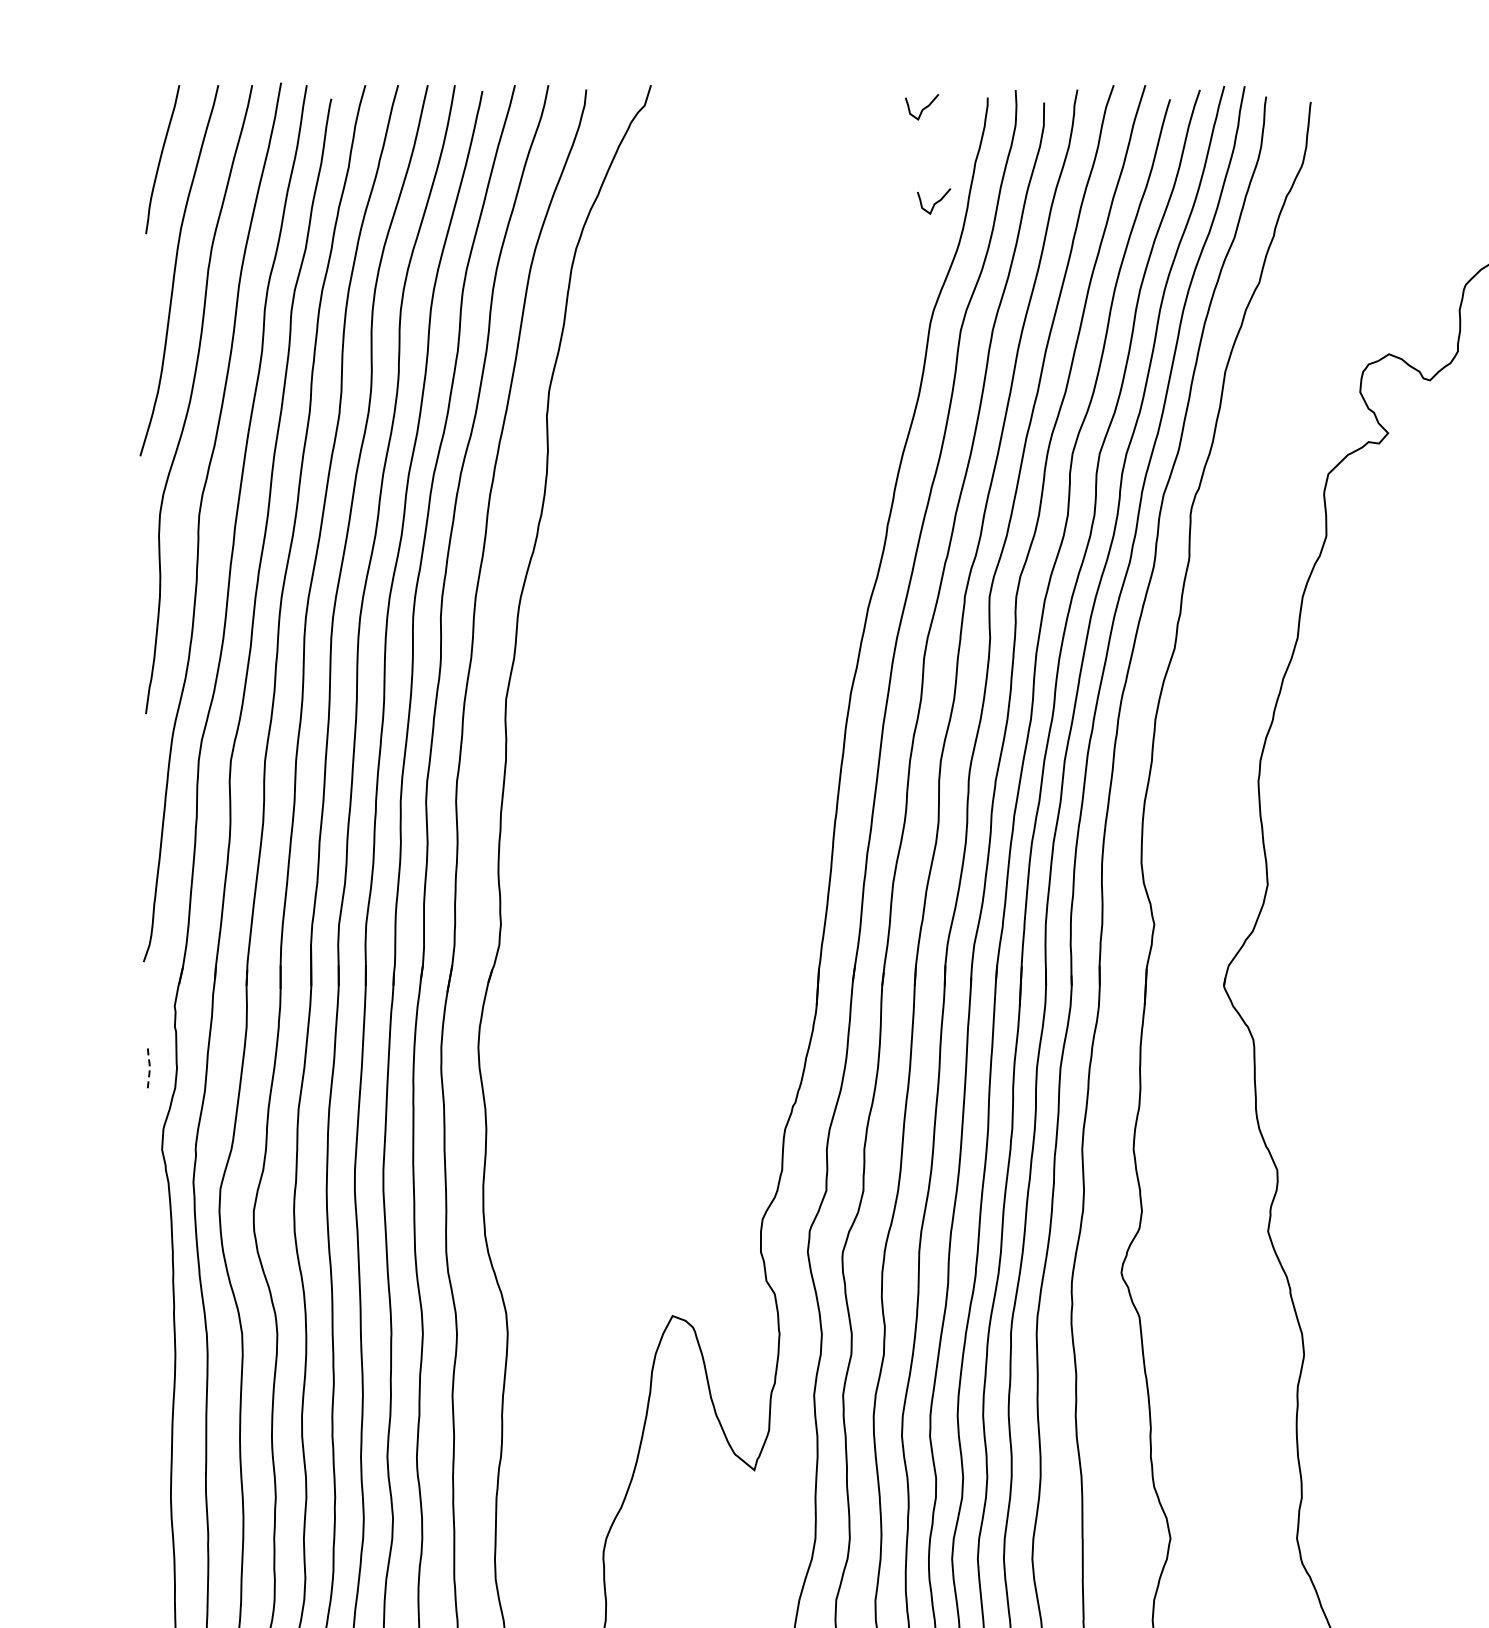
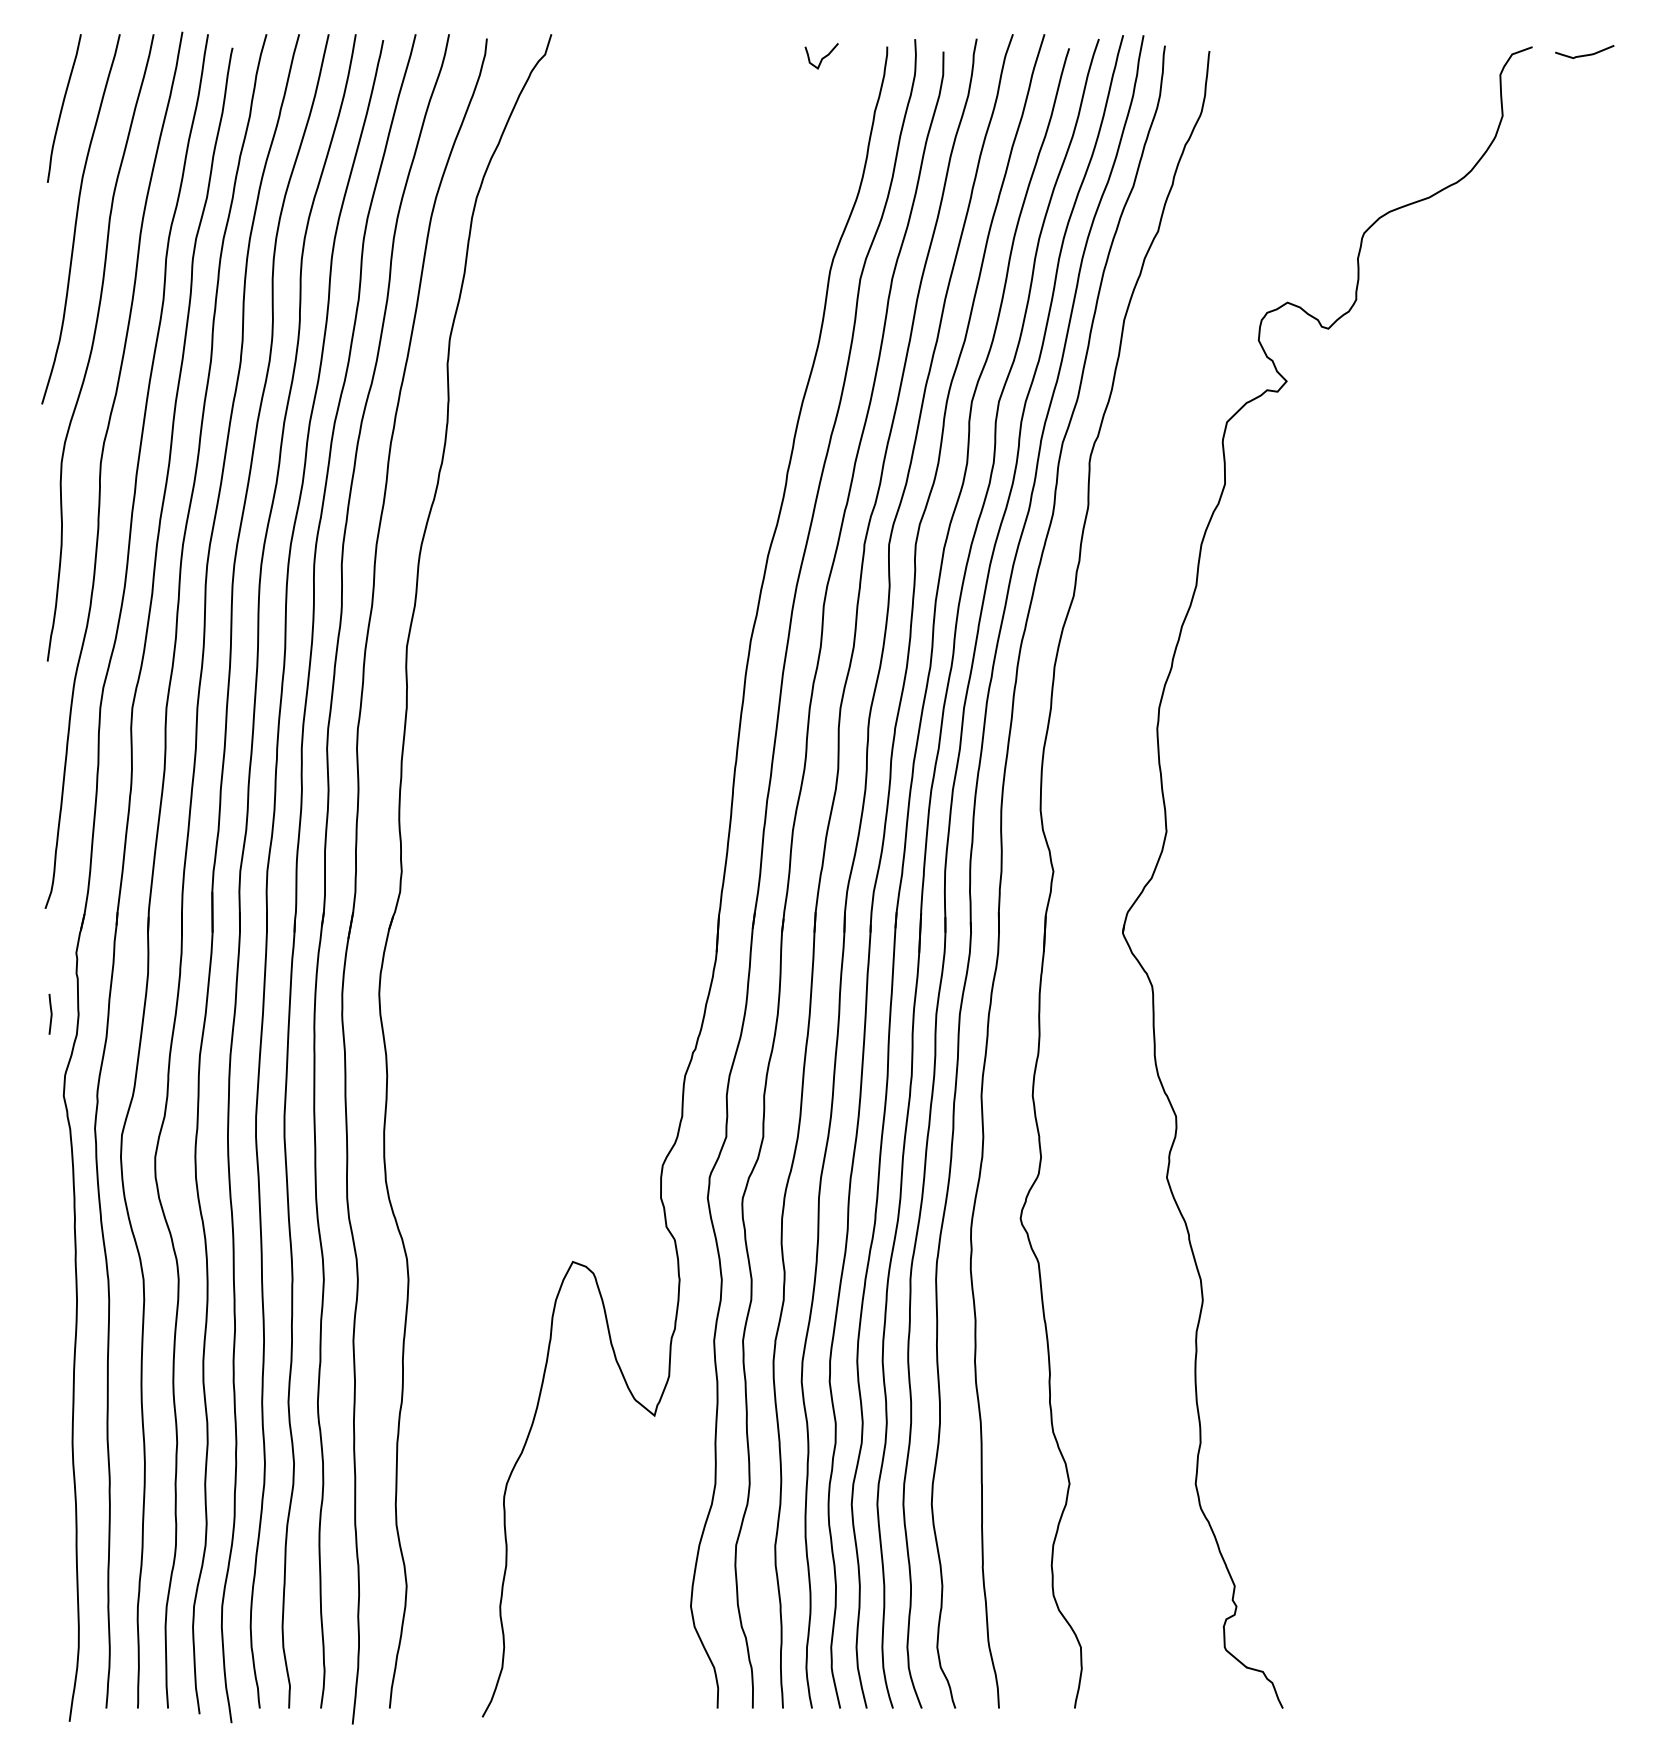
curve: (934, 202) -> (834, 151), removed
line: (149, 1066) -> (51, 1013), dashed -> solid

